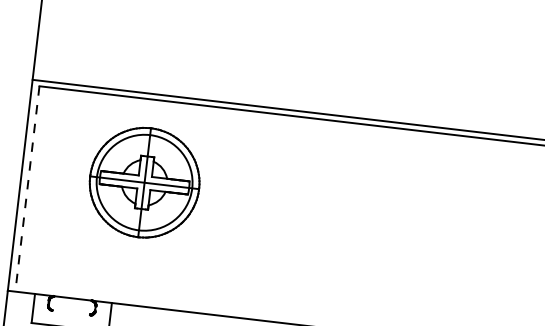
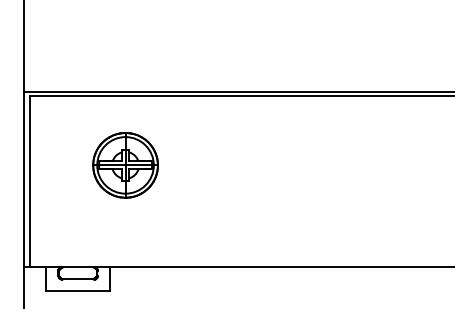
part: (144, 182) -> (125, 165), size x0.71
line: (27, 189) -> (30, 182), dashed -> solid
line: (70, 312) -> (77, 278), added

